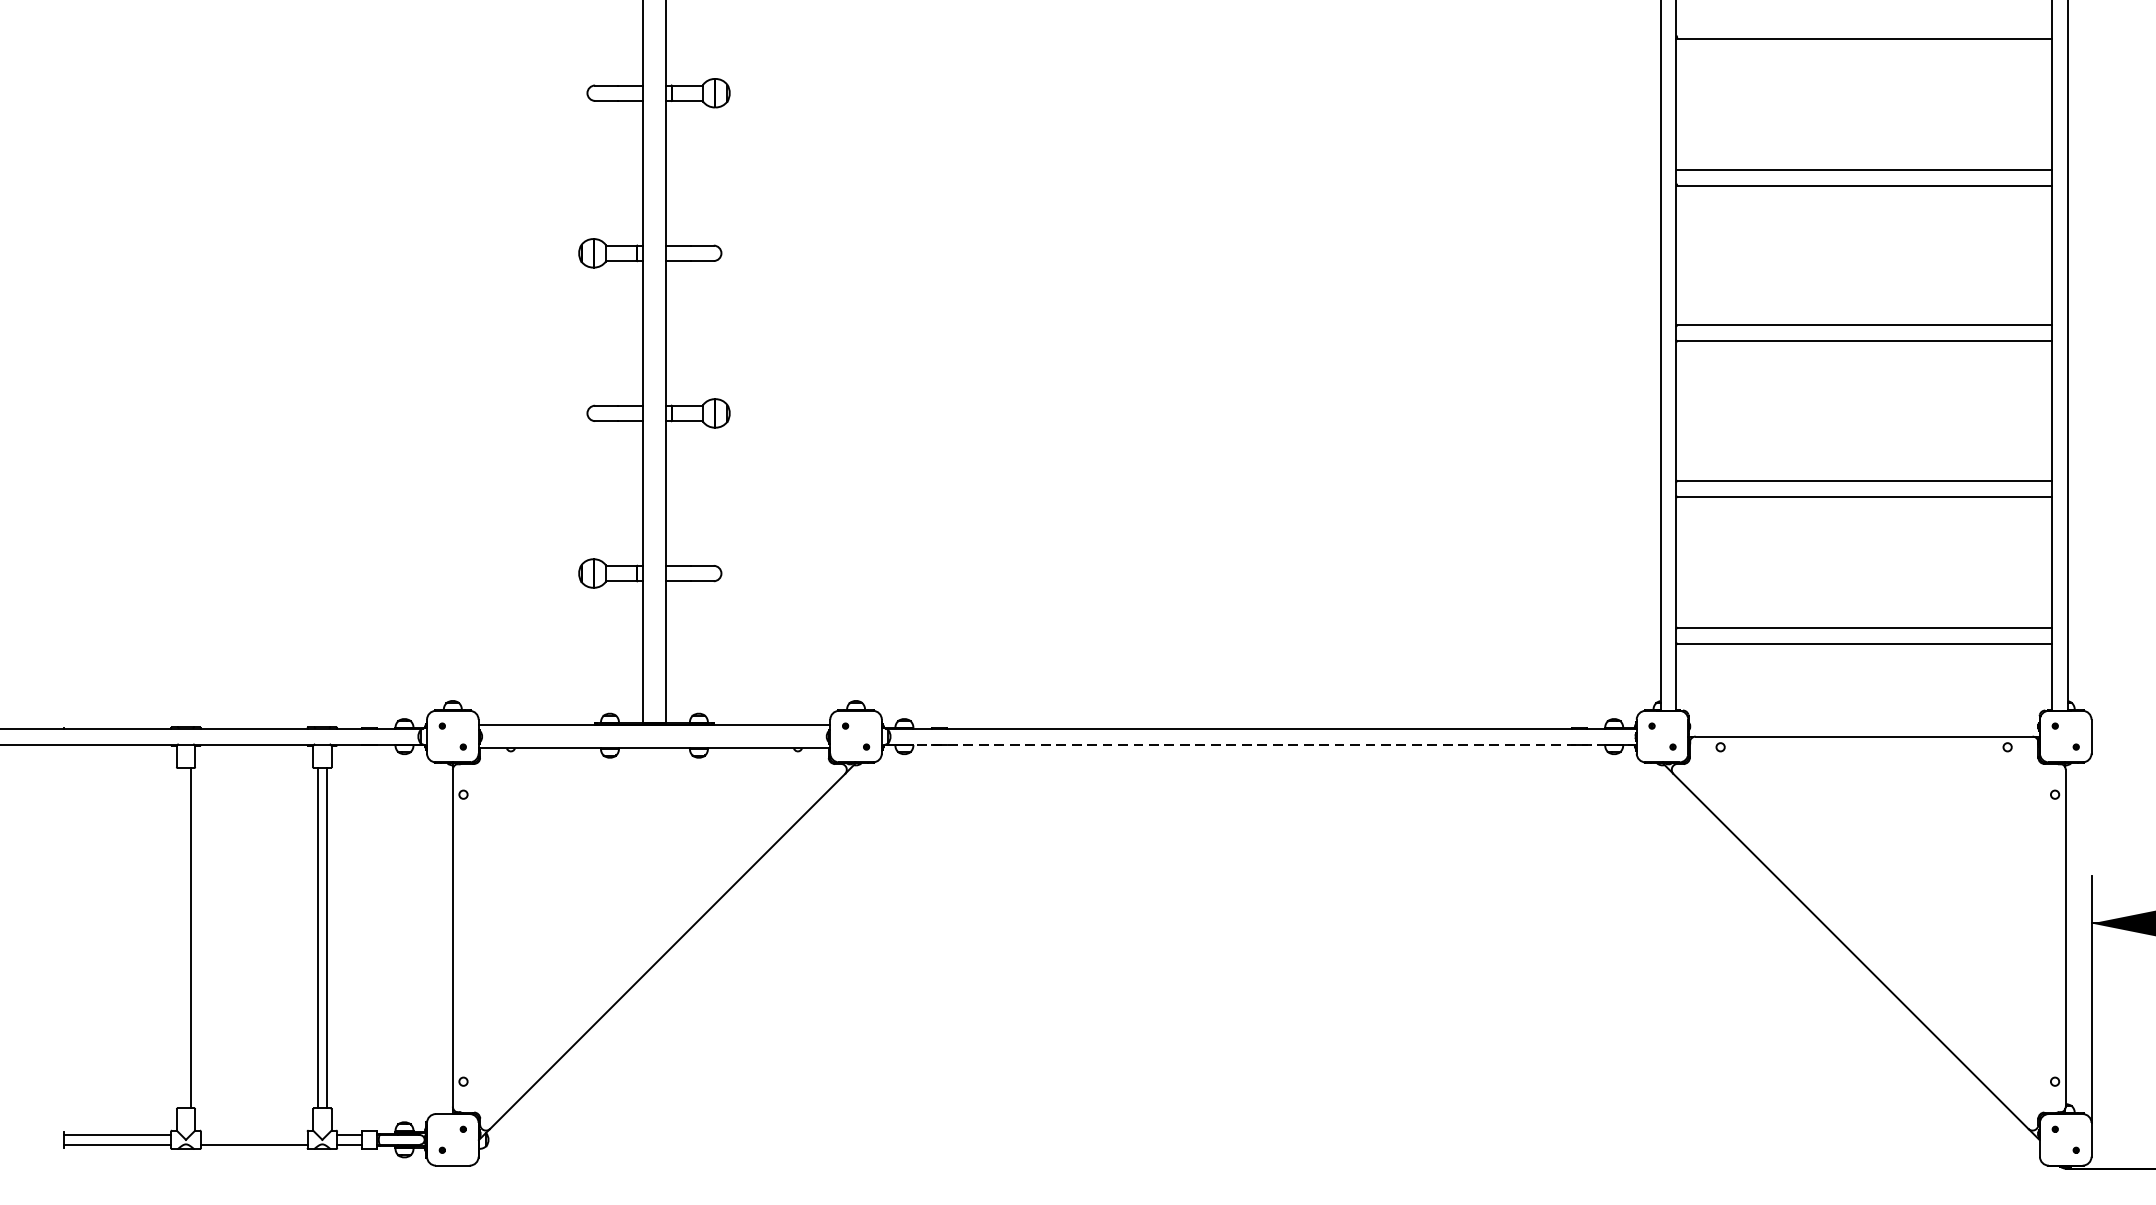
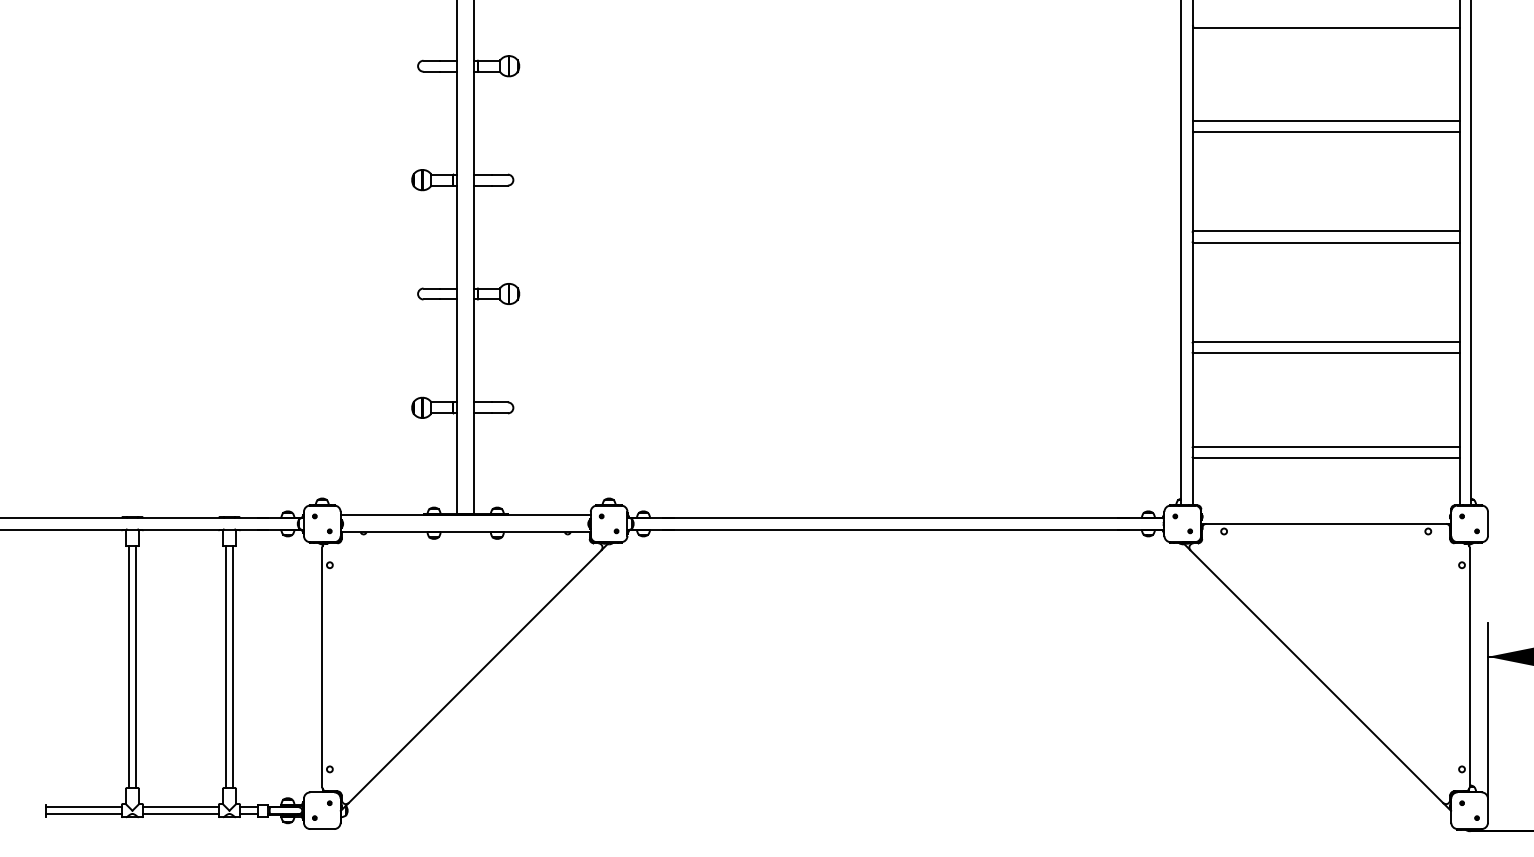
line: (1261, 744) -> (897, 529), dashed -> solid
line: (181, 938) -> (129, 667), added
line: (253, 1135) -> (180, 807), added

